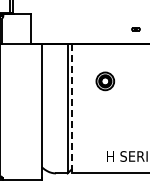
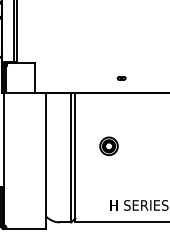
part: (135, 29) -> (121, 78), moved
part: (104, 81) -> (108, 146), moved
line: (71, 108) -> (75, 157), dashed -> solid

